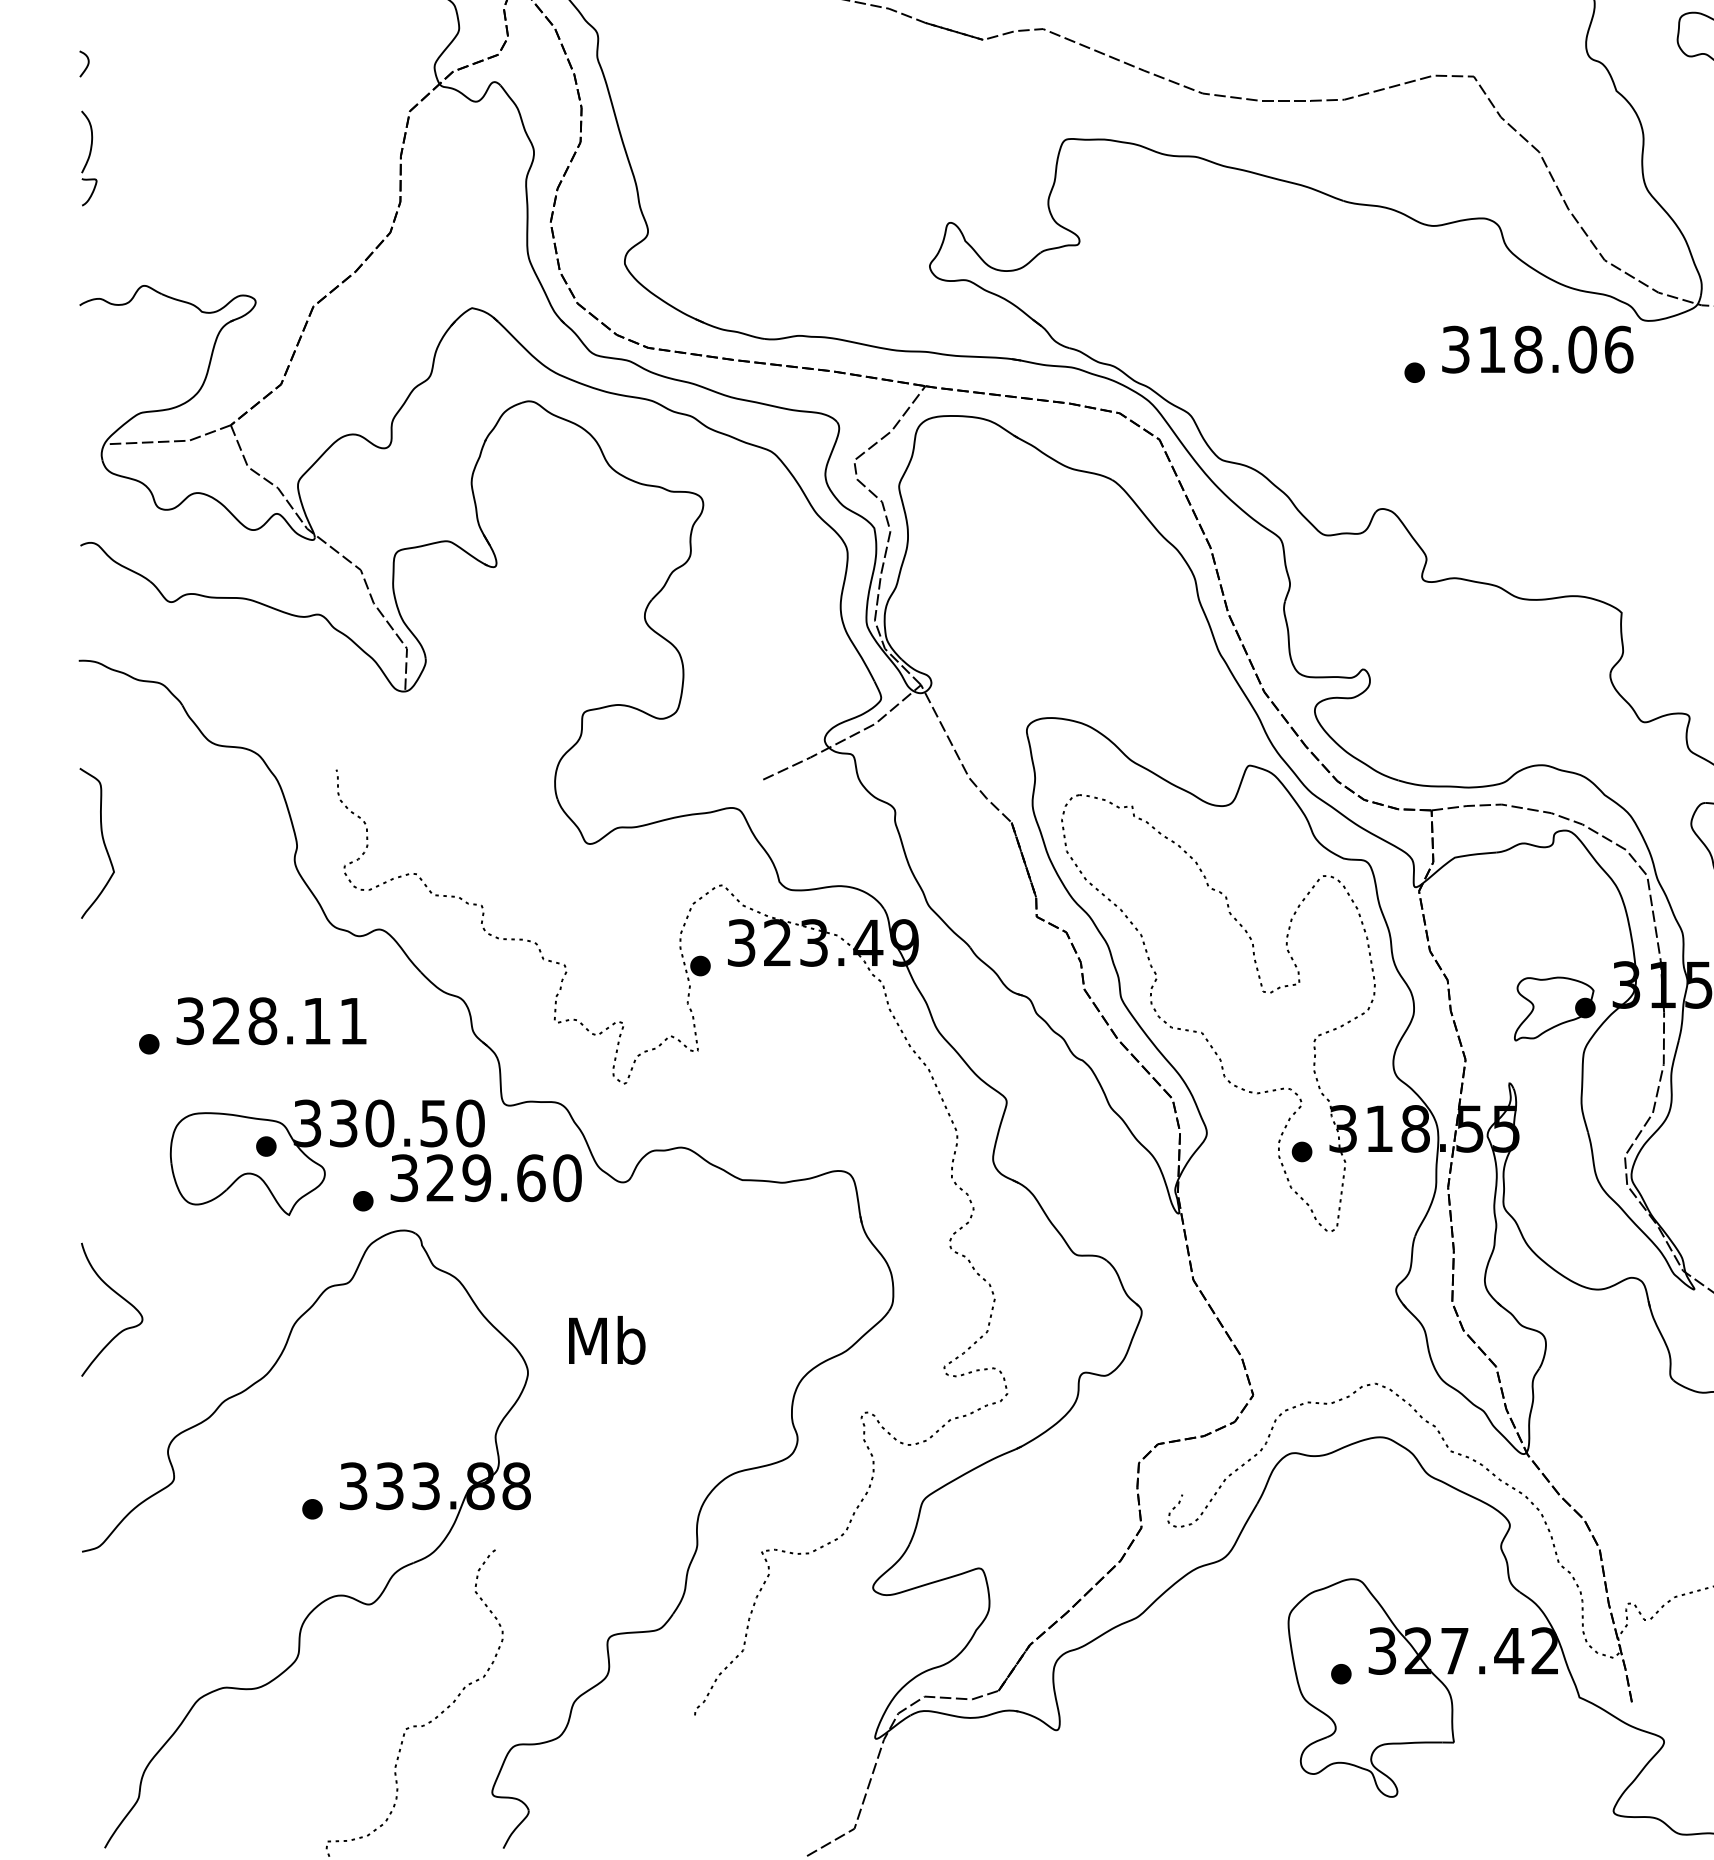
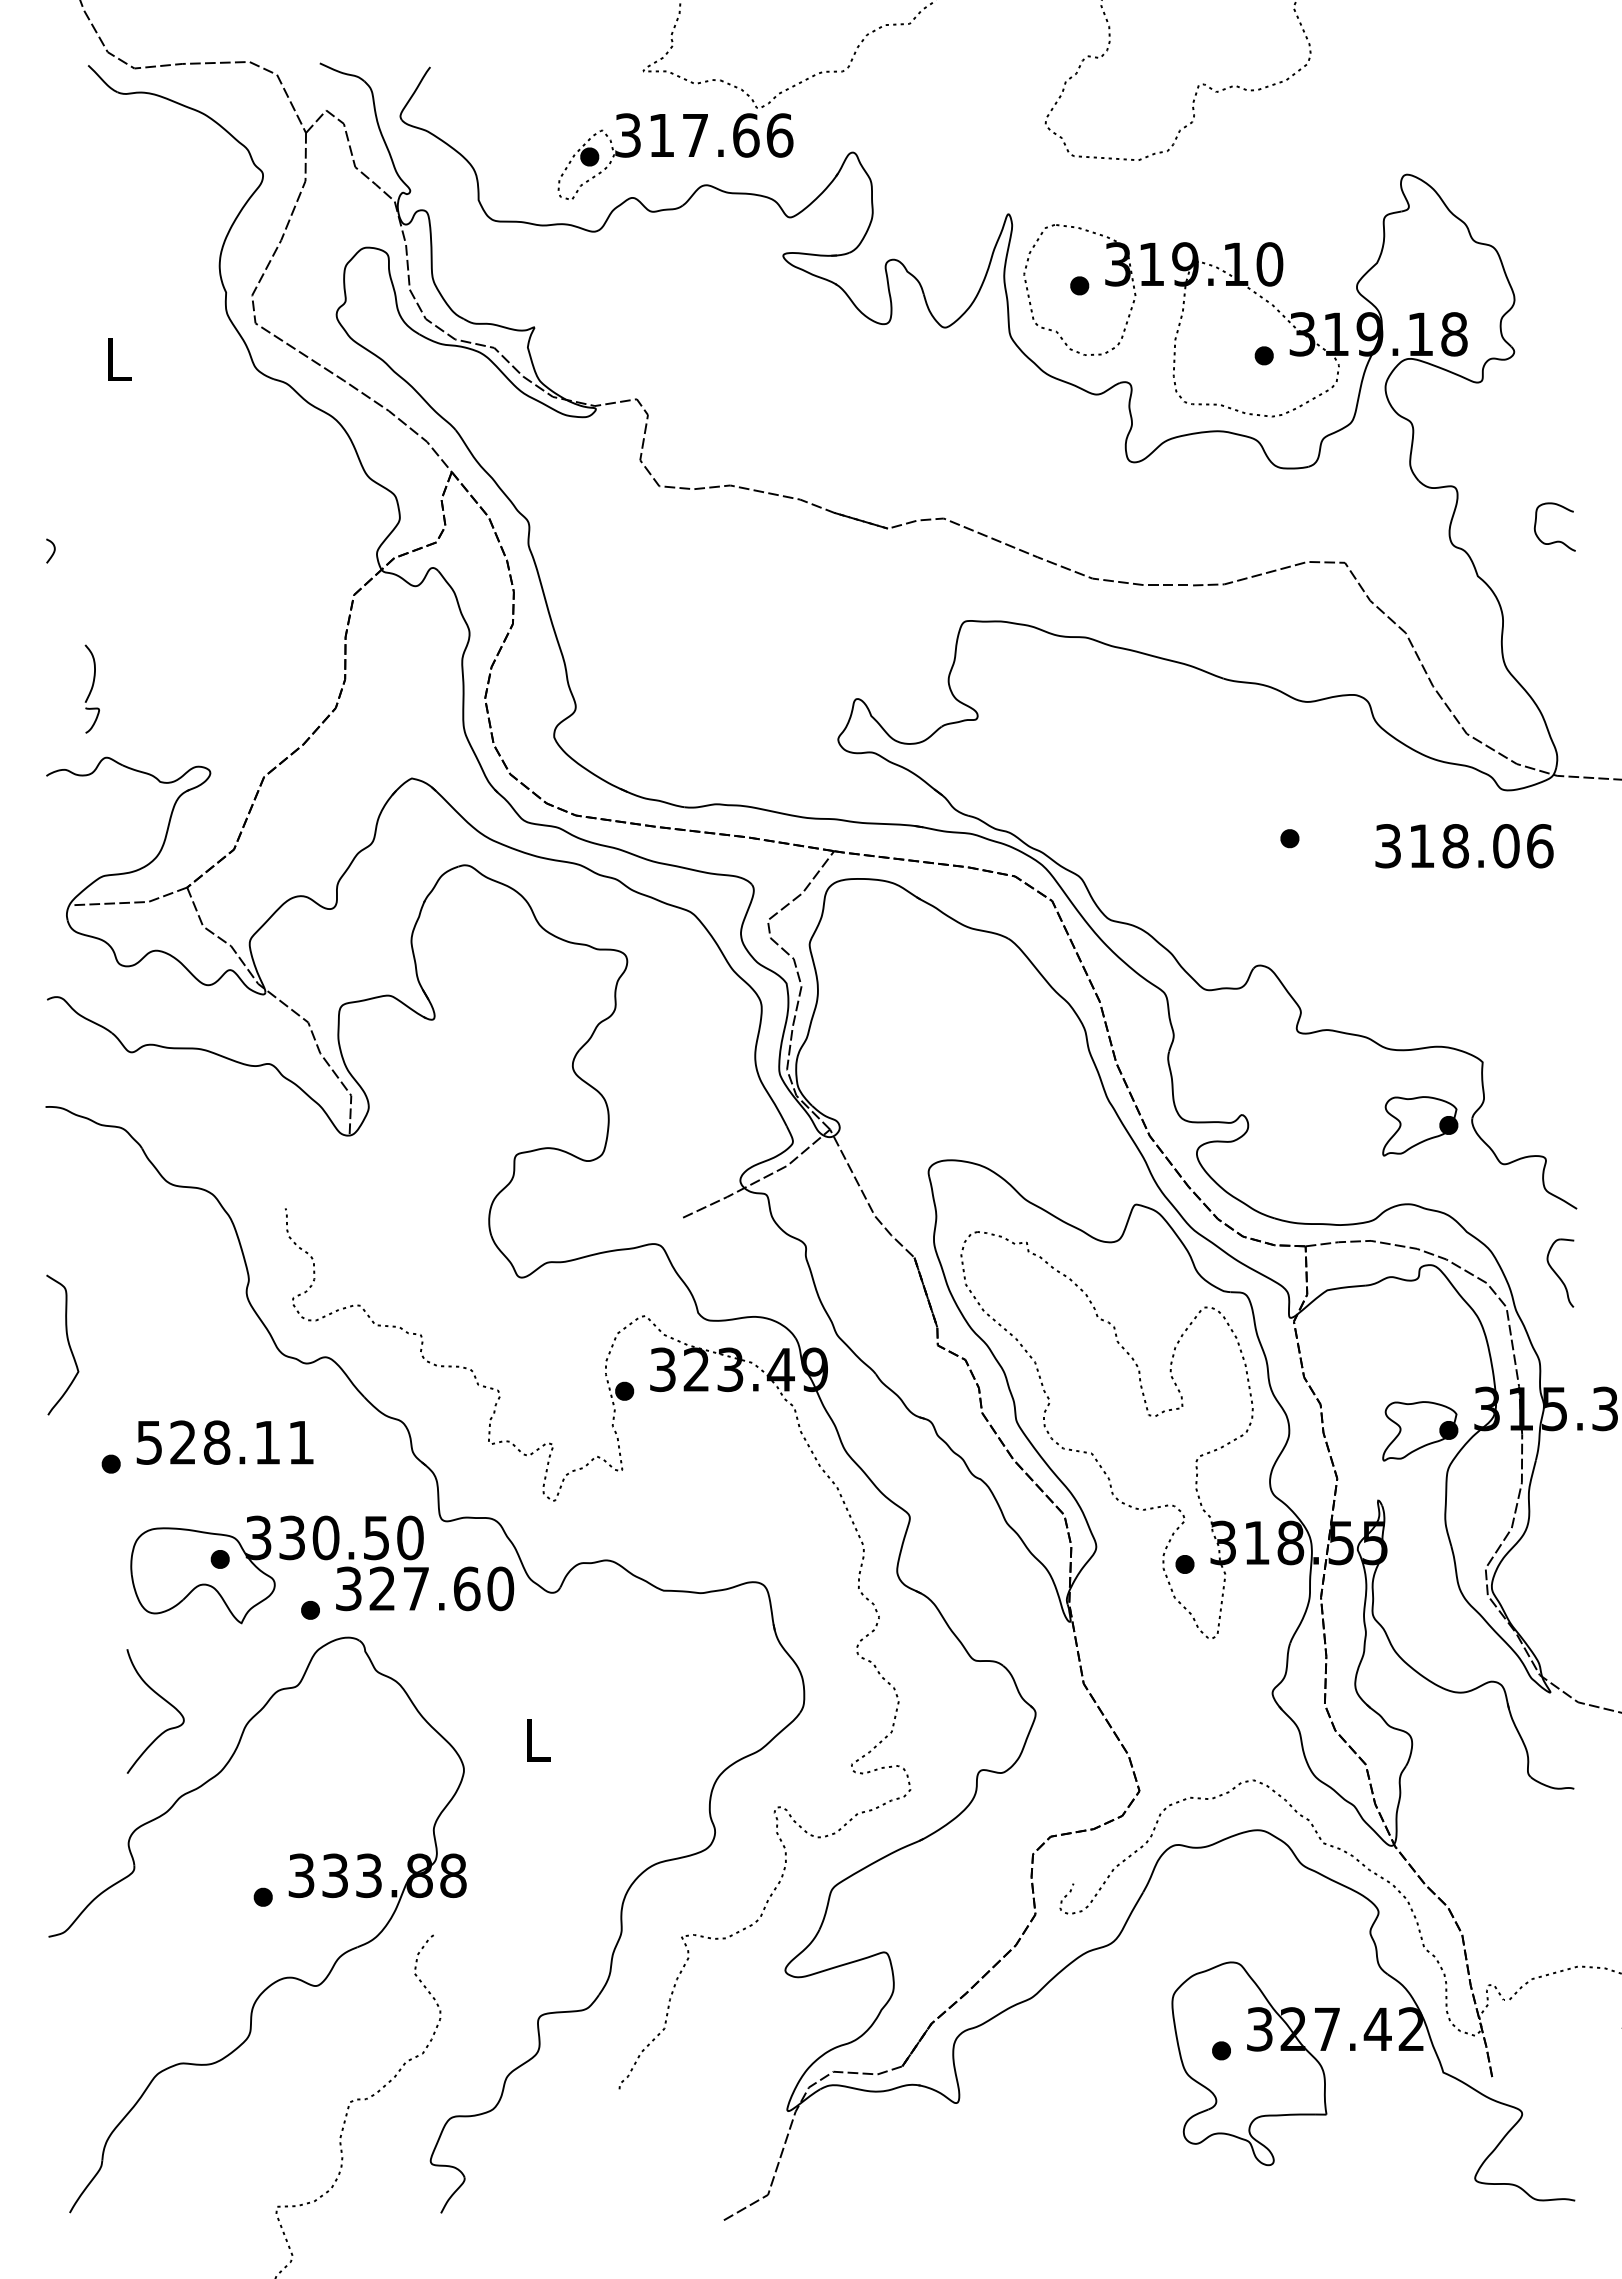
part: (88, 157) -> (91, 688), moved
text: (1537, 350) -> (1464, 846), moved
part: (1554, 681) -> (1420, 1126), added
curve: (102, 840) -> (67, 1342), moved
text: (190, 1021) -> (149, 1442), 328.11 -> 528.11
text: (477, 1177) -> (416, 1588), 329.60 -> 327.60
curve: (119, 1296) -> (162, 1699), moved
text: (606, 1339) -> (537, 1739), Mb -> L

